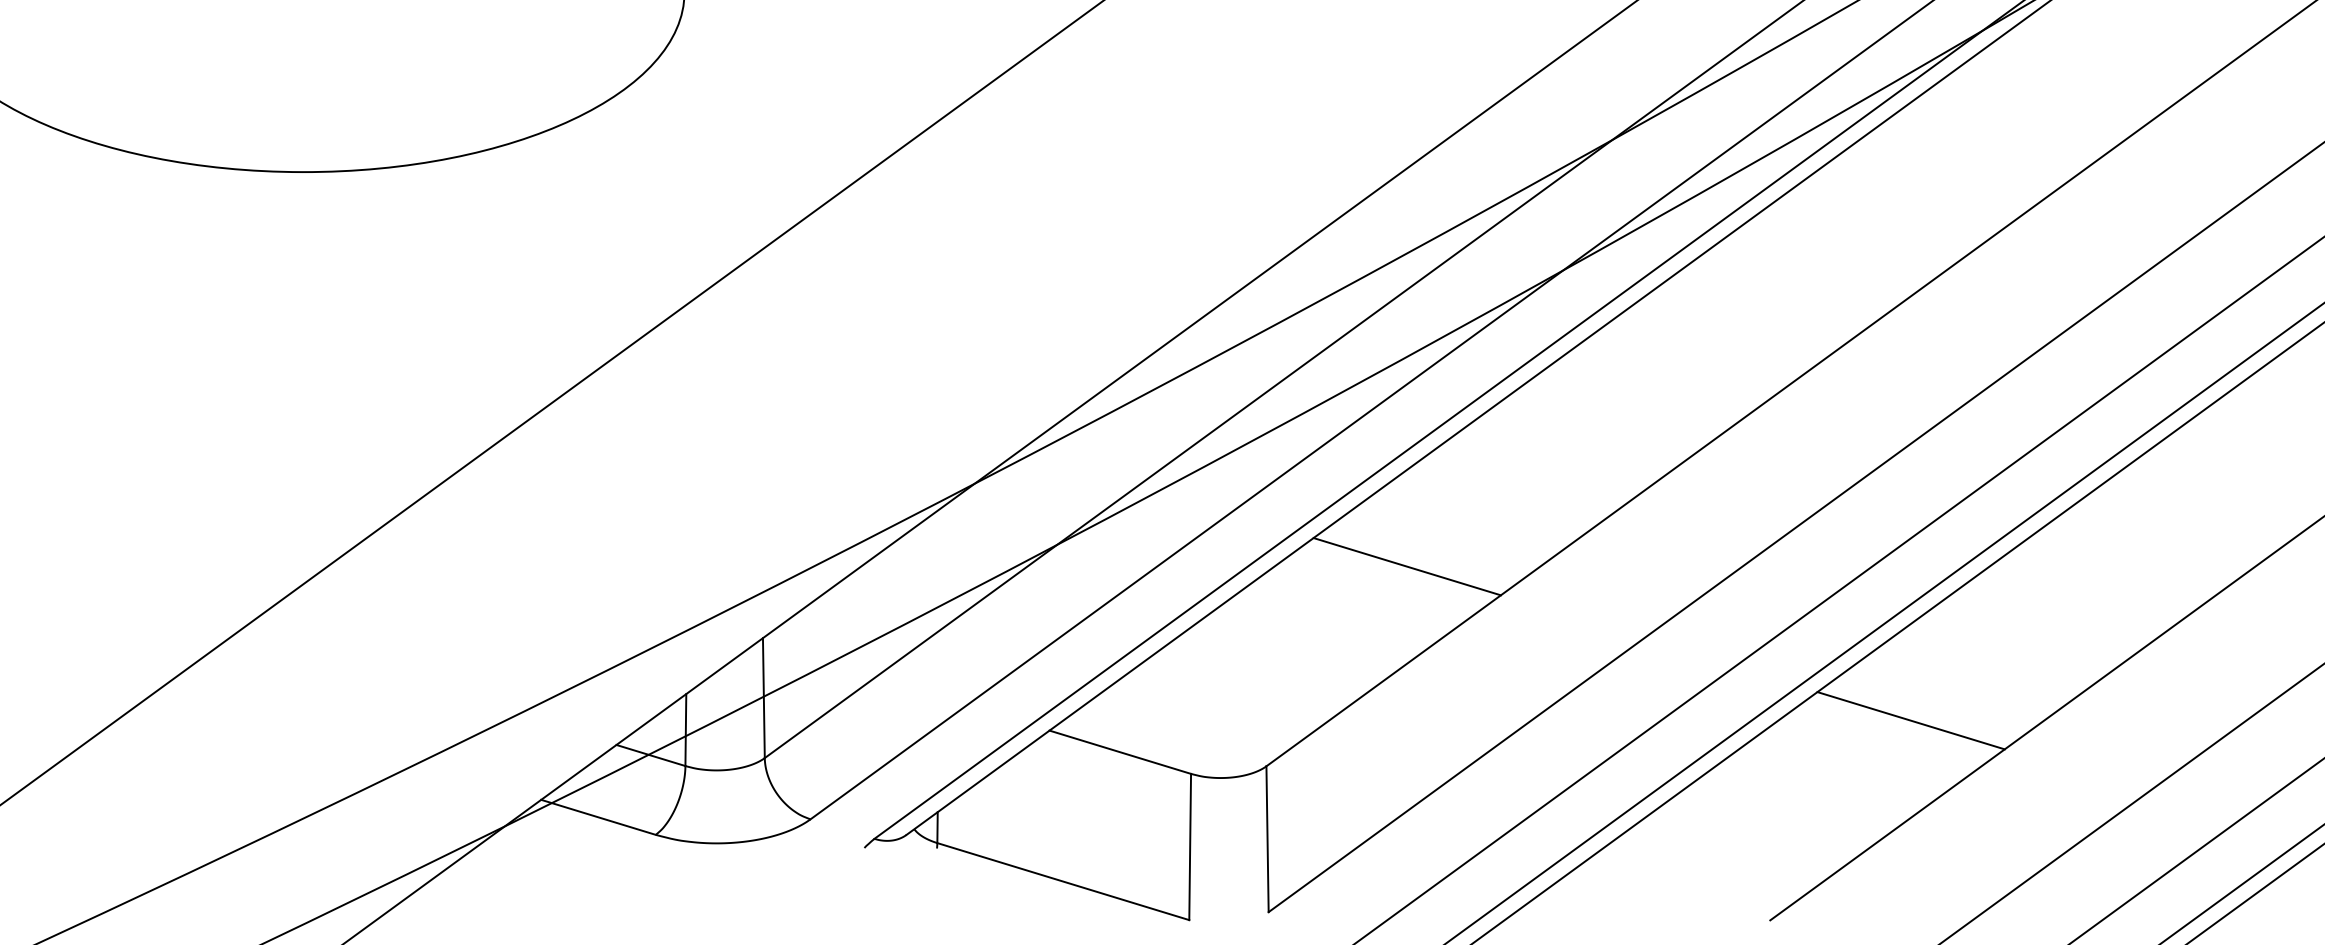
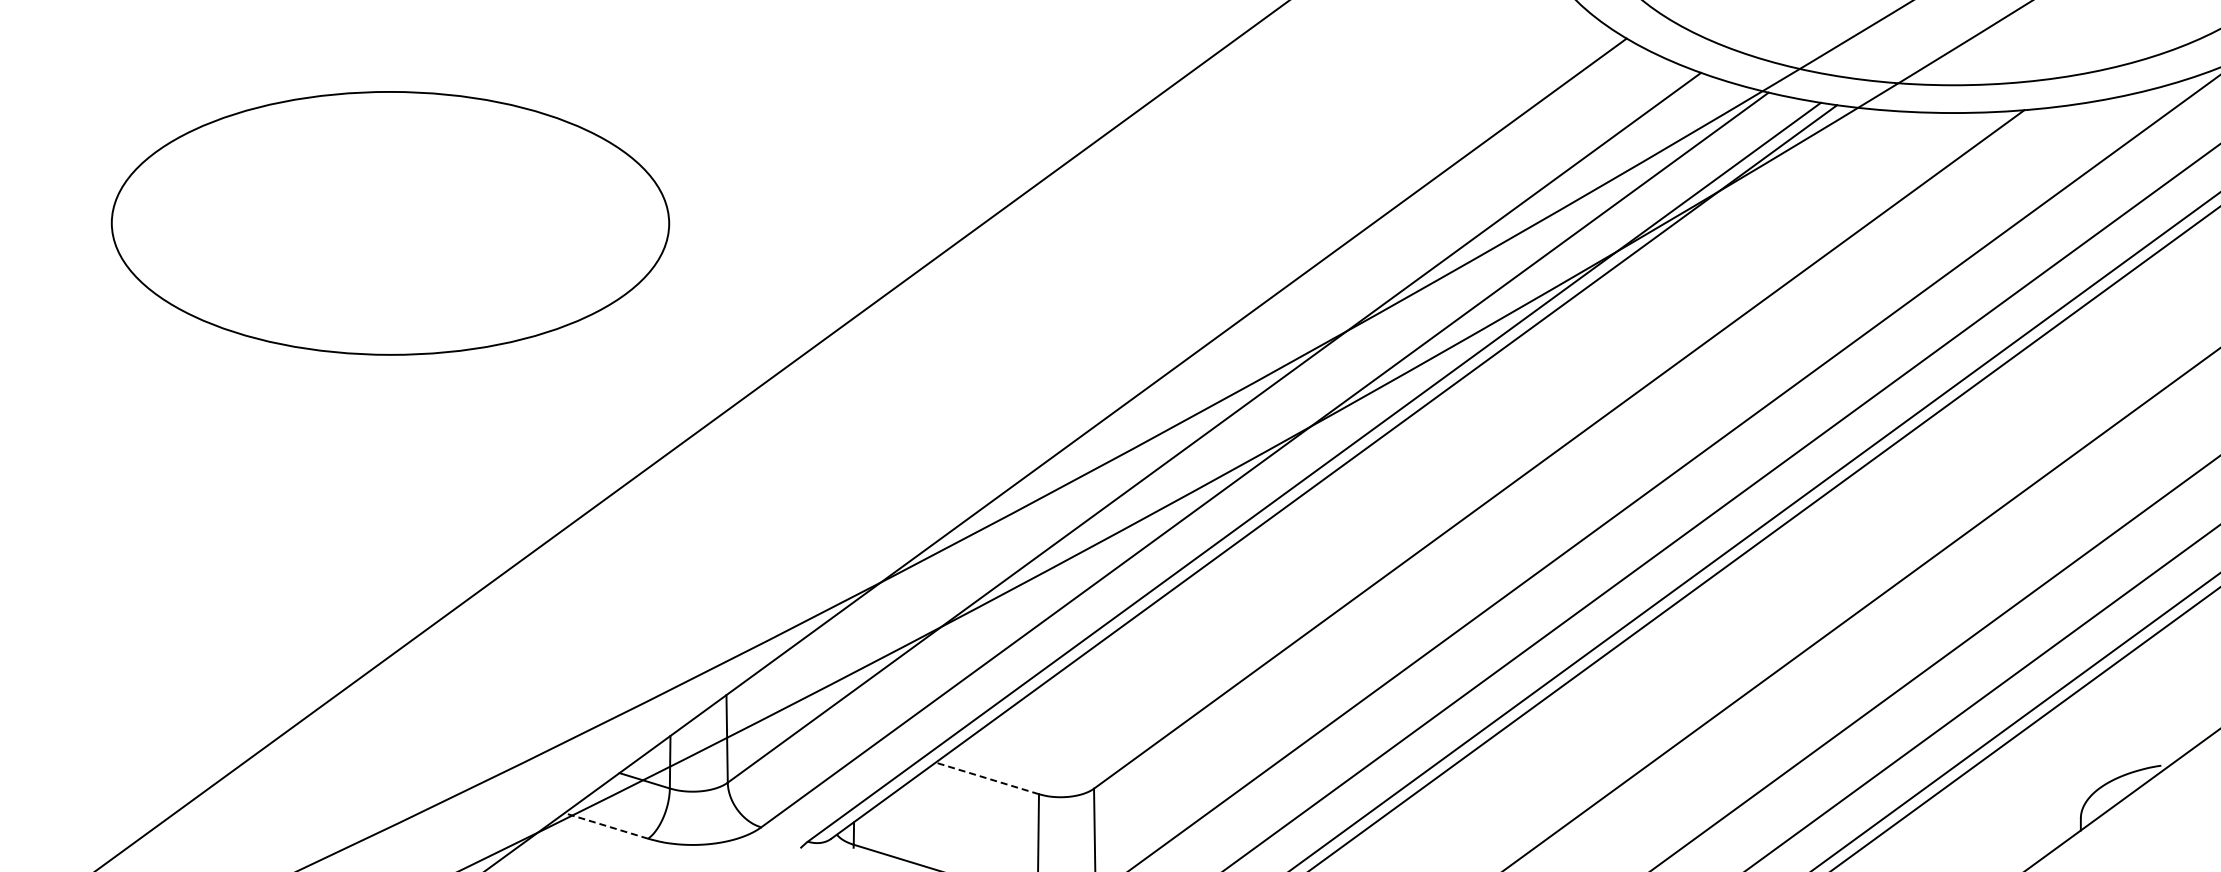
line: (1406, 566) -> (1196, 642), removed
line: (1910, 720) -> (1564, 755), removed
line: (1119, 752) -> (986, 778), solid -> dashed
line: (598, 816) -> (606, 825), solid -> dashed

